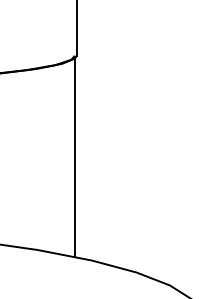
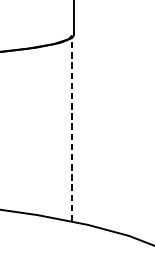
line: (74, 157) -> (71, 129), solid -> dashed

